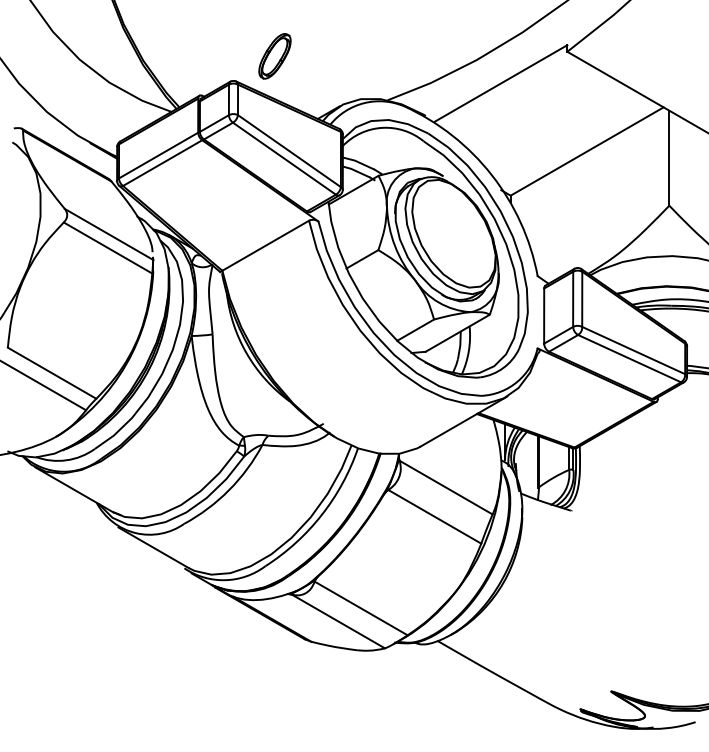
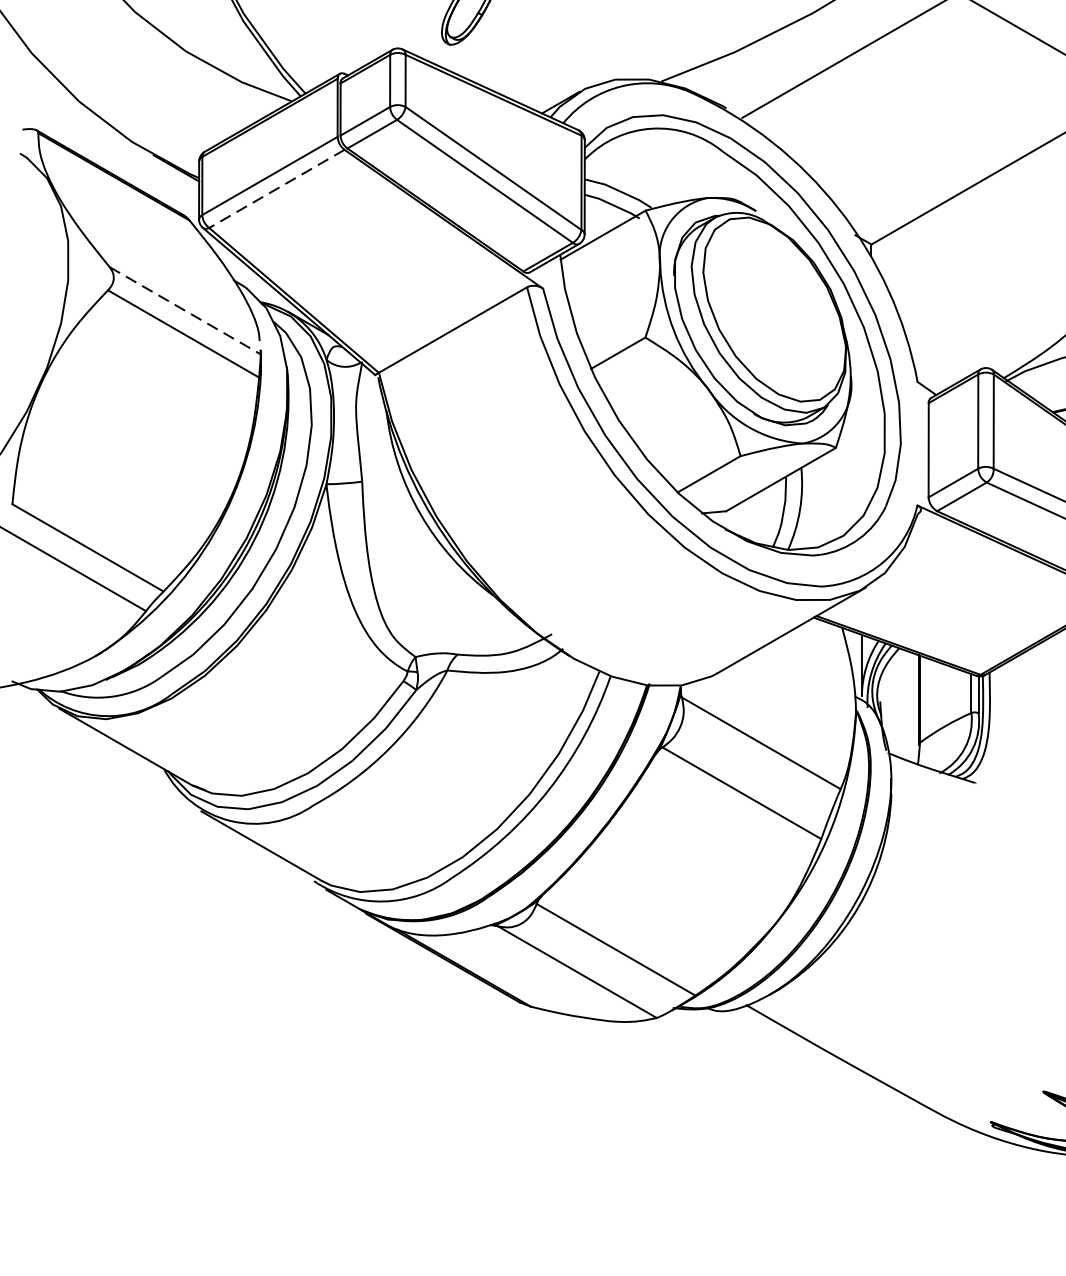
line: (162, 163) -> (276, 189), solid -> dashed
line: (109, 234) -> (186, 310), solid -> dashed

